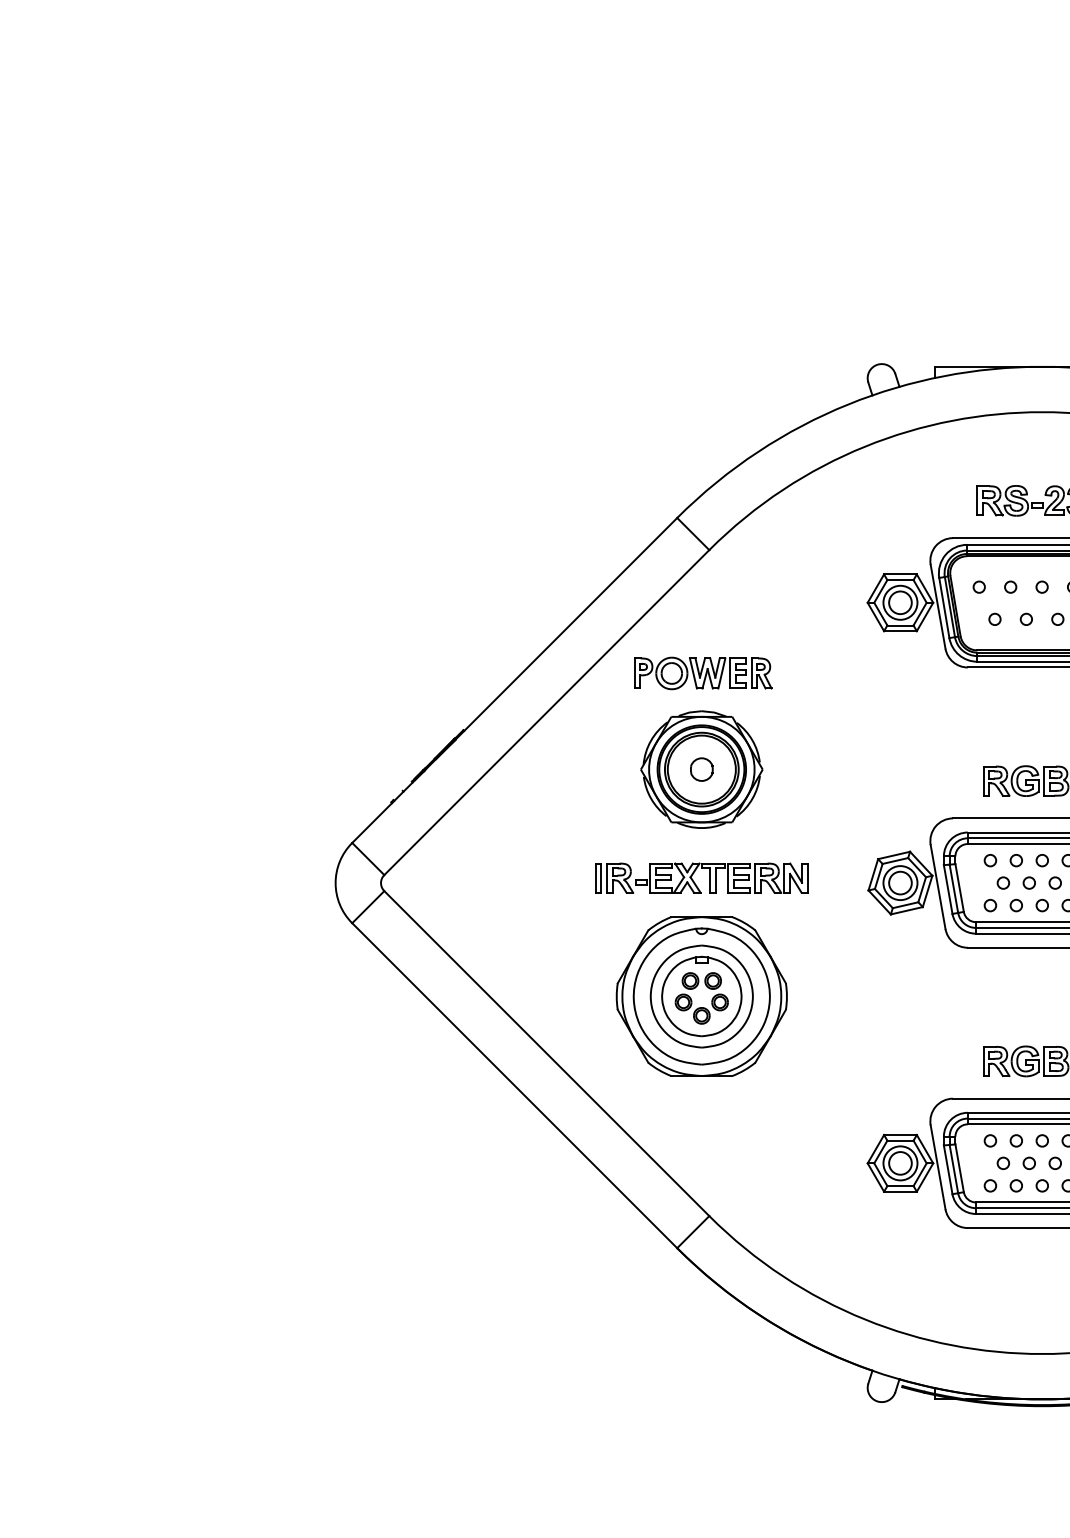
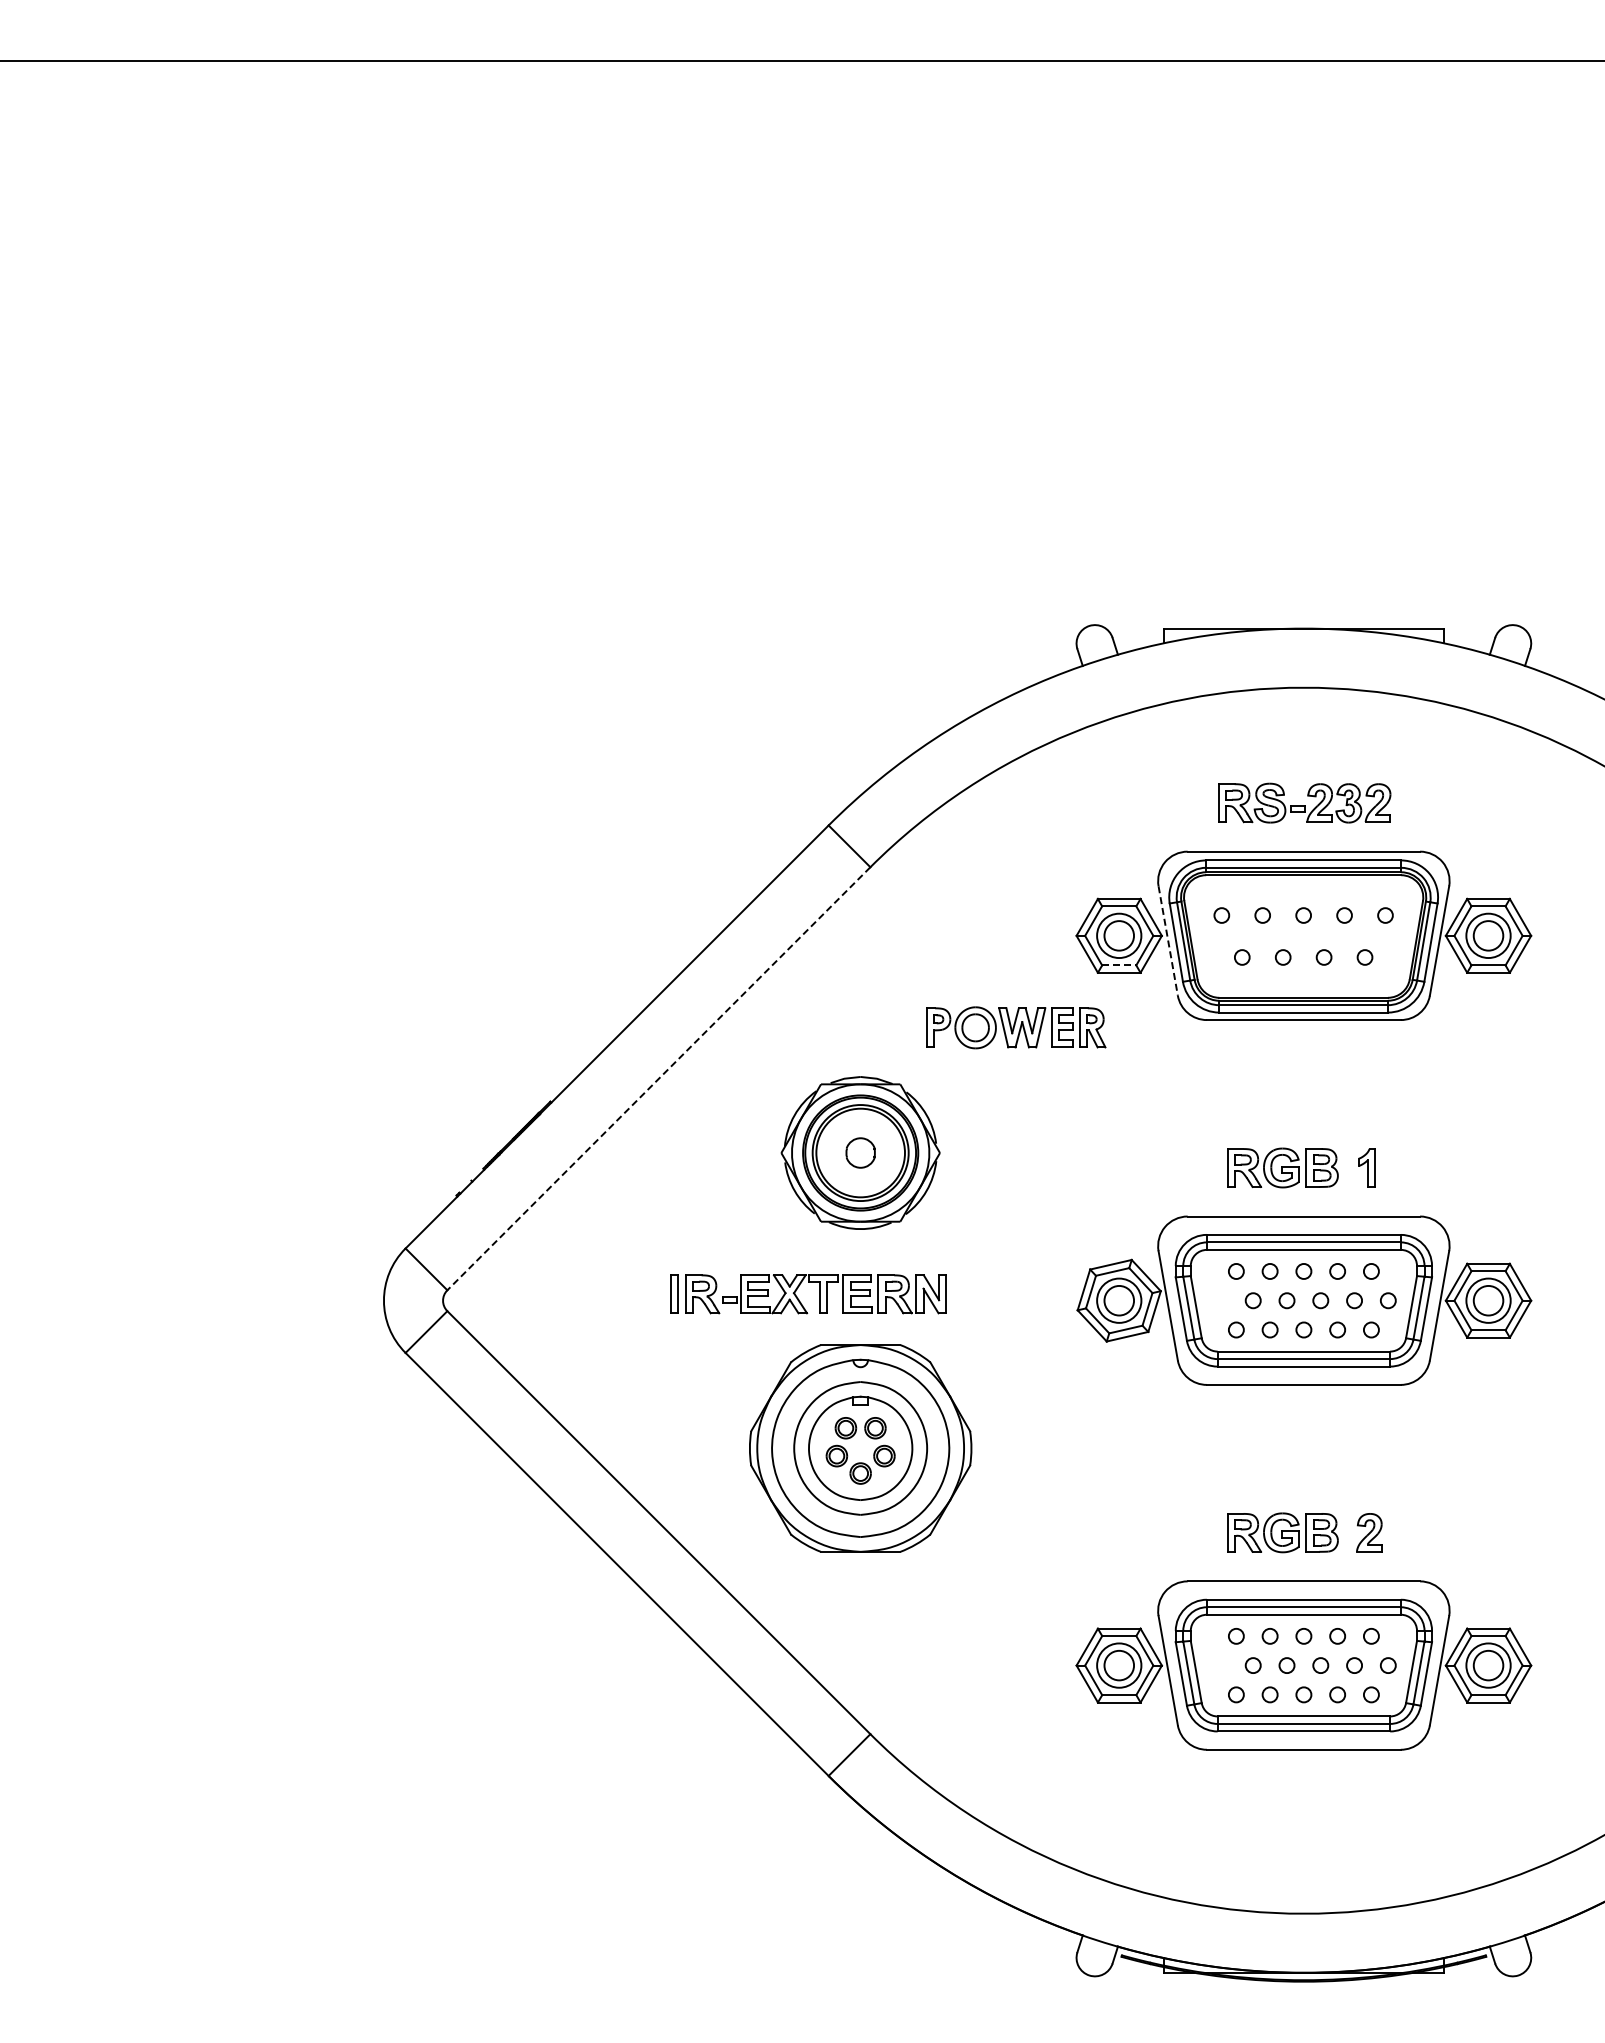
line: (938, 607) -> (1168, 941), solid -> dashed
line: (900, 625) -> (1119, 965), solid -> dashed
part: (703, 673) -> (1016, 1027), moved
line: (546, 713) -> (658, 1079), solid -> dashed
part: (694, 882) -> (799, 1299), moved

